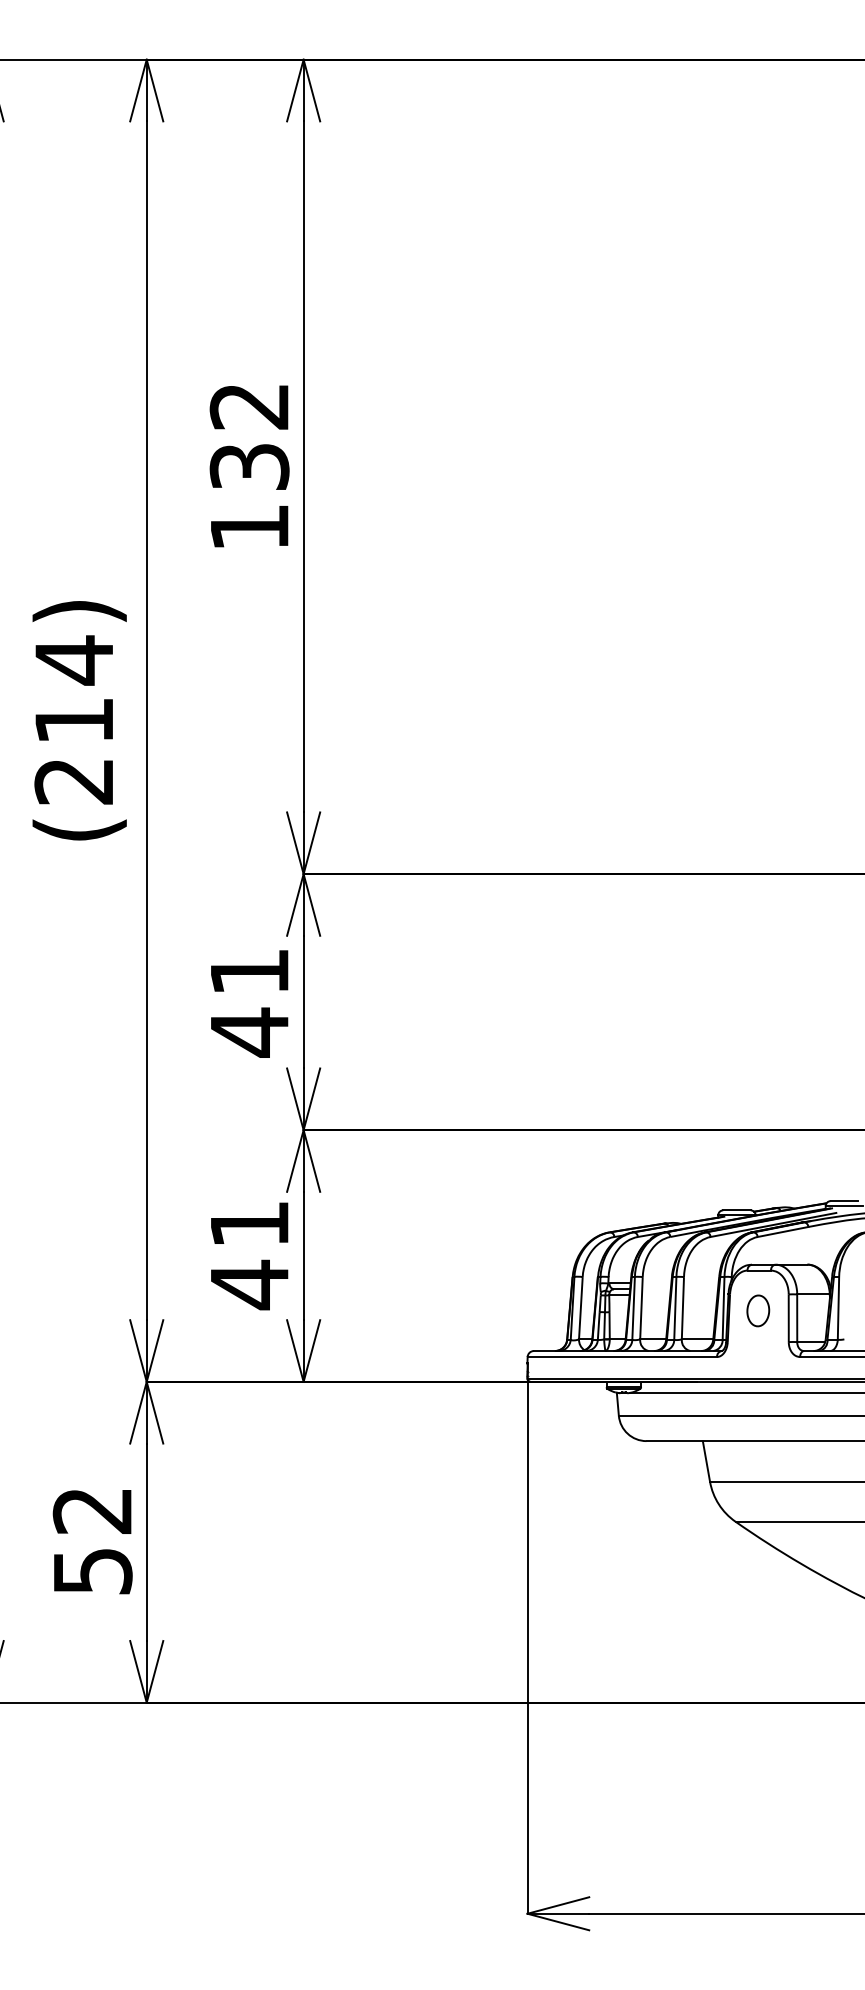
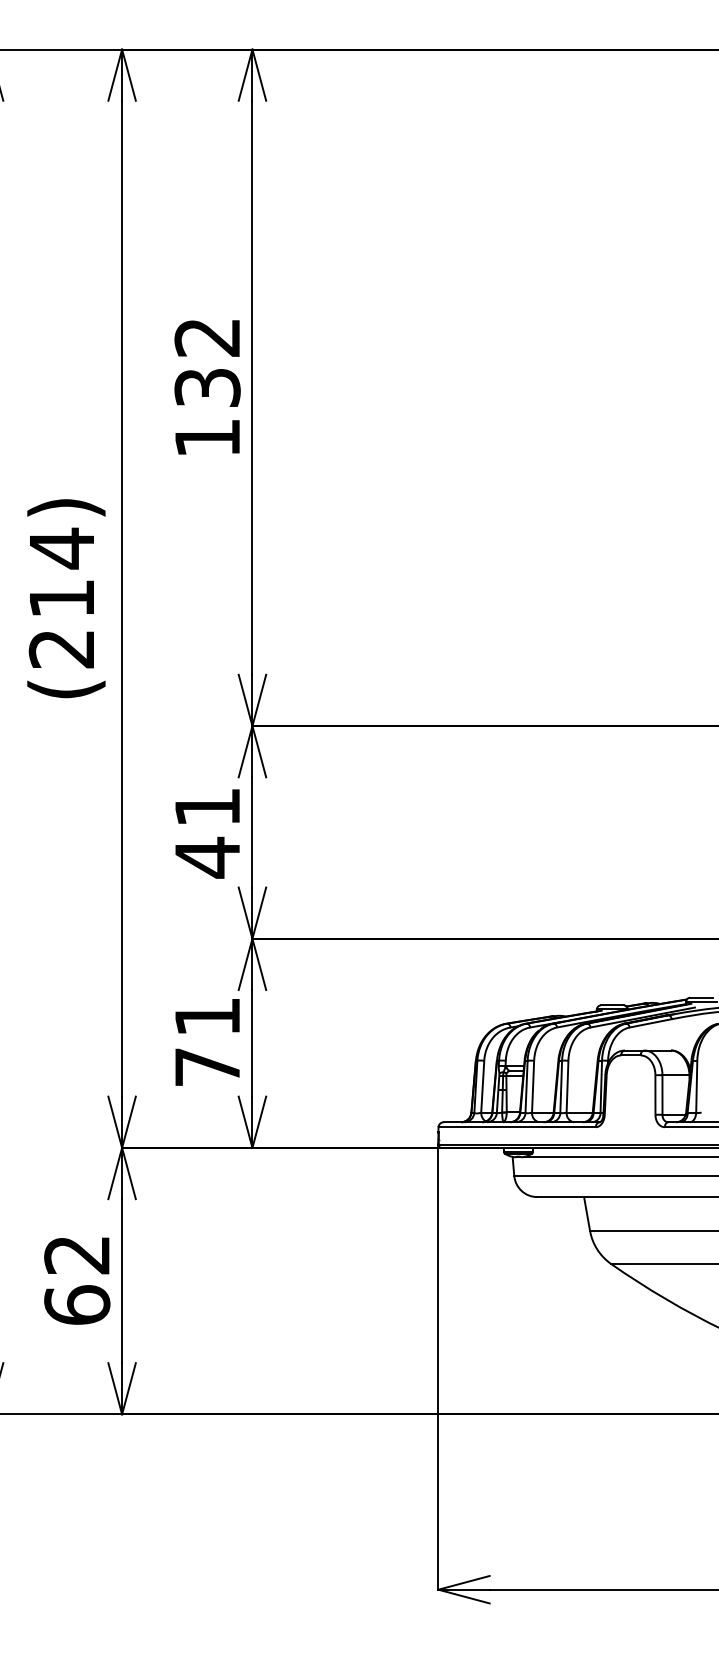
text: (249, 1284) -> (207, 1066), 41 -> 71
part: (758, 1310) -> (630, 1088), removed
text: (92, 1570) -> (77, 1304), 52 -> 62

